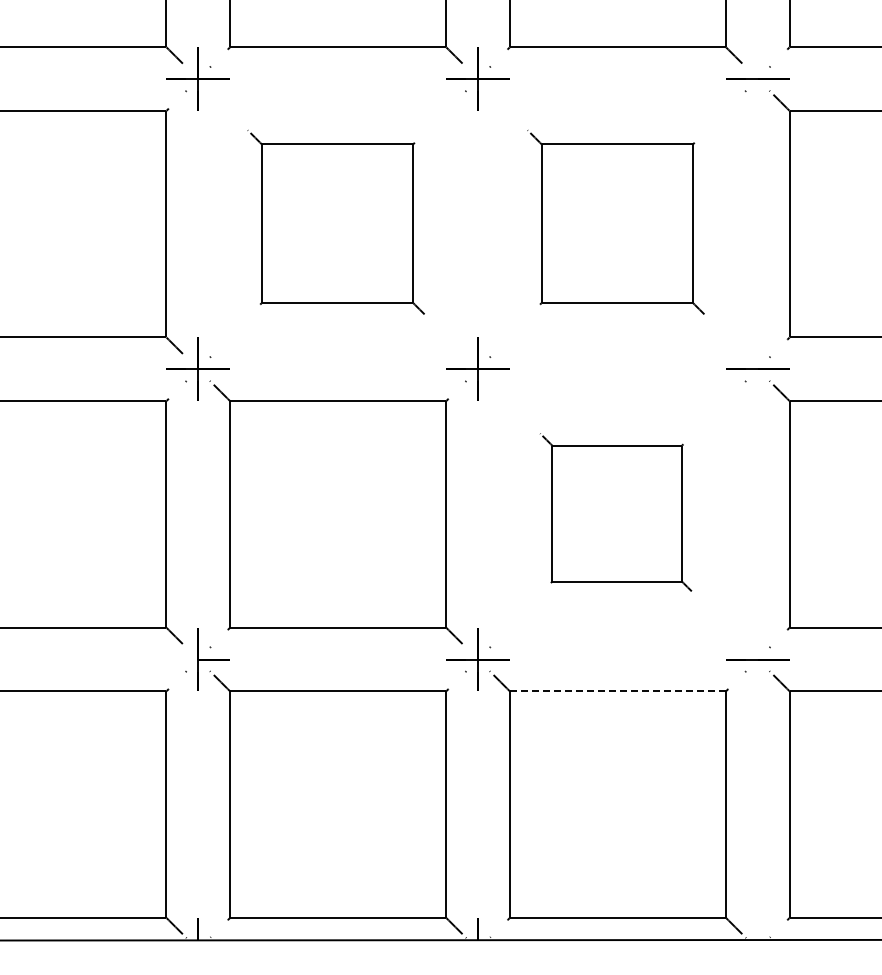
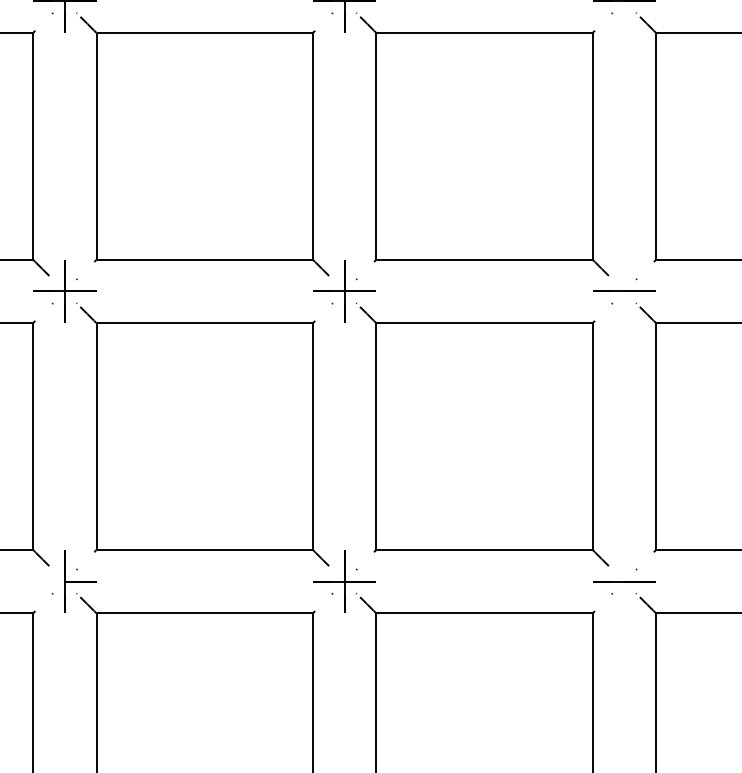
part: (335, 222) -> (202, 144), size x1.43
part: (615, 222) -> (482, 144), size x1.43
part: (615, 512) -> (482, 434), size x1.67
line: (617, 691) -> (484, 613), dashed -> solid

